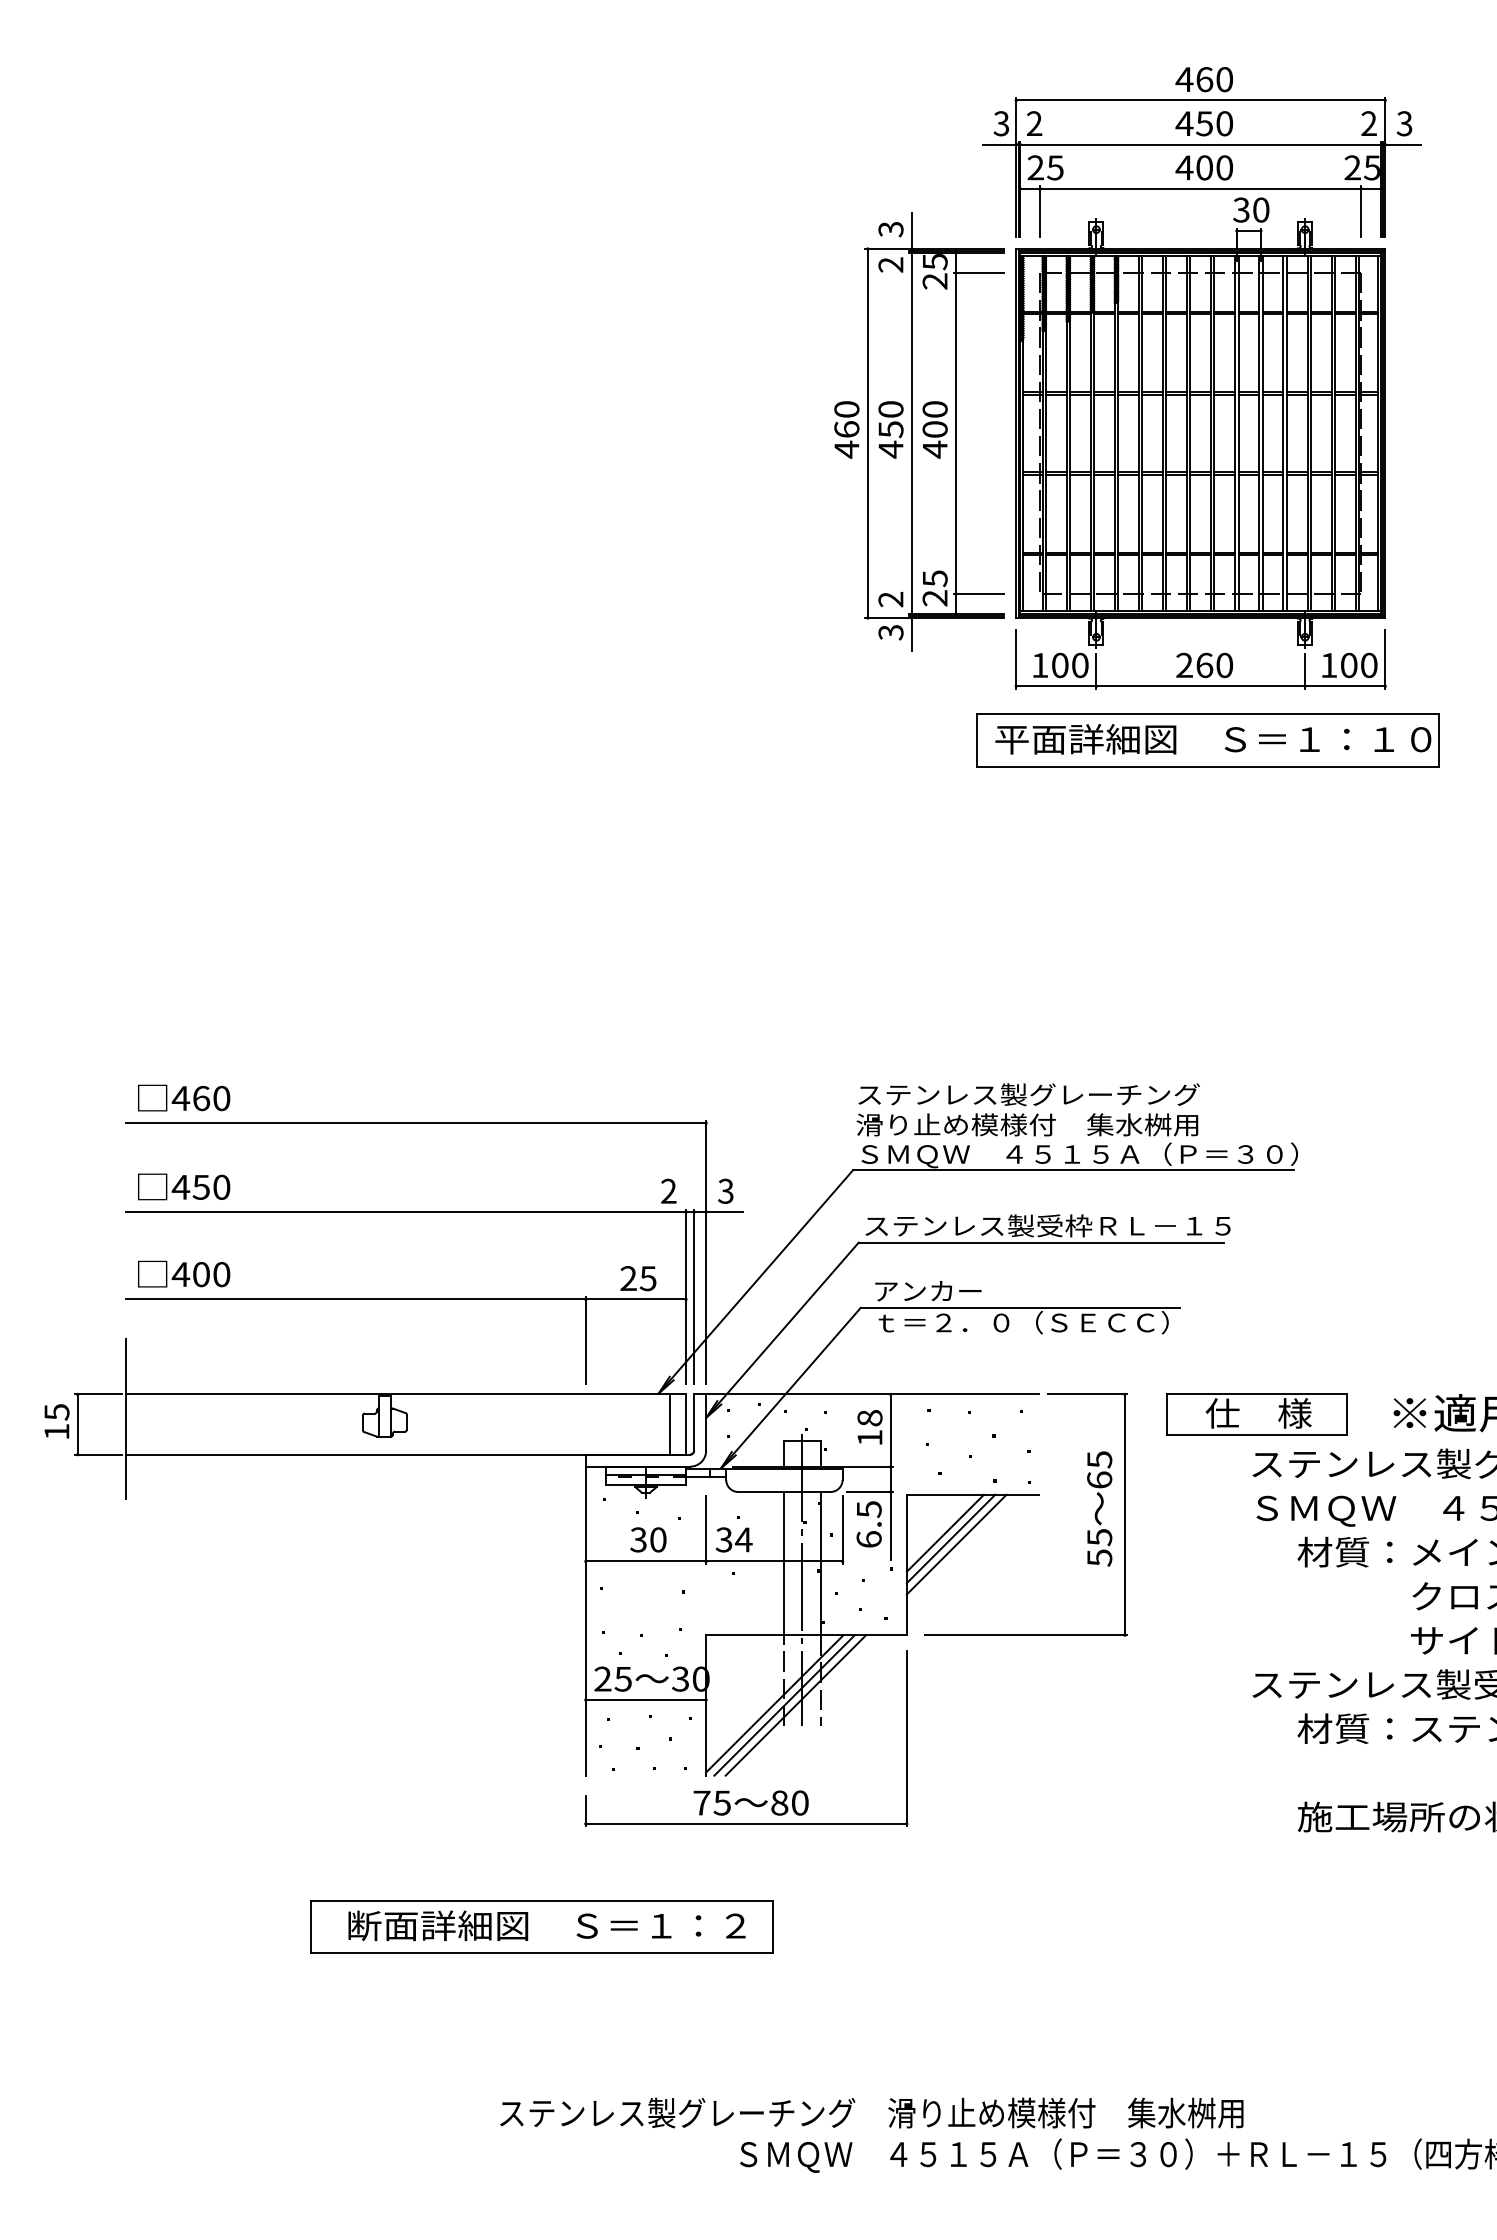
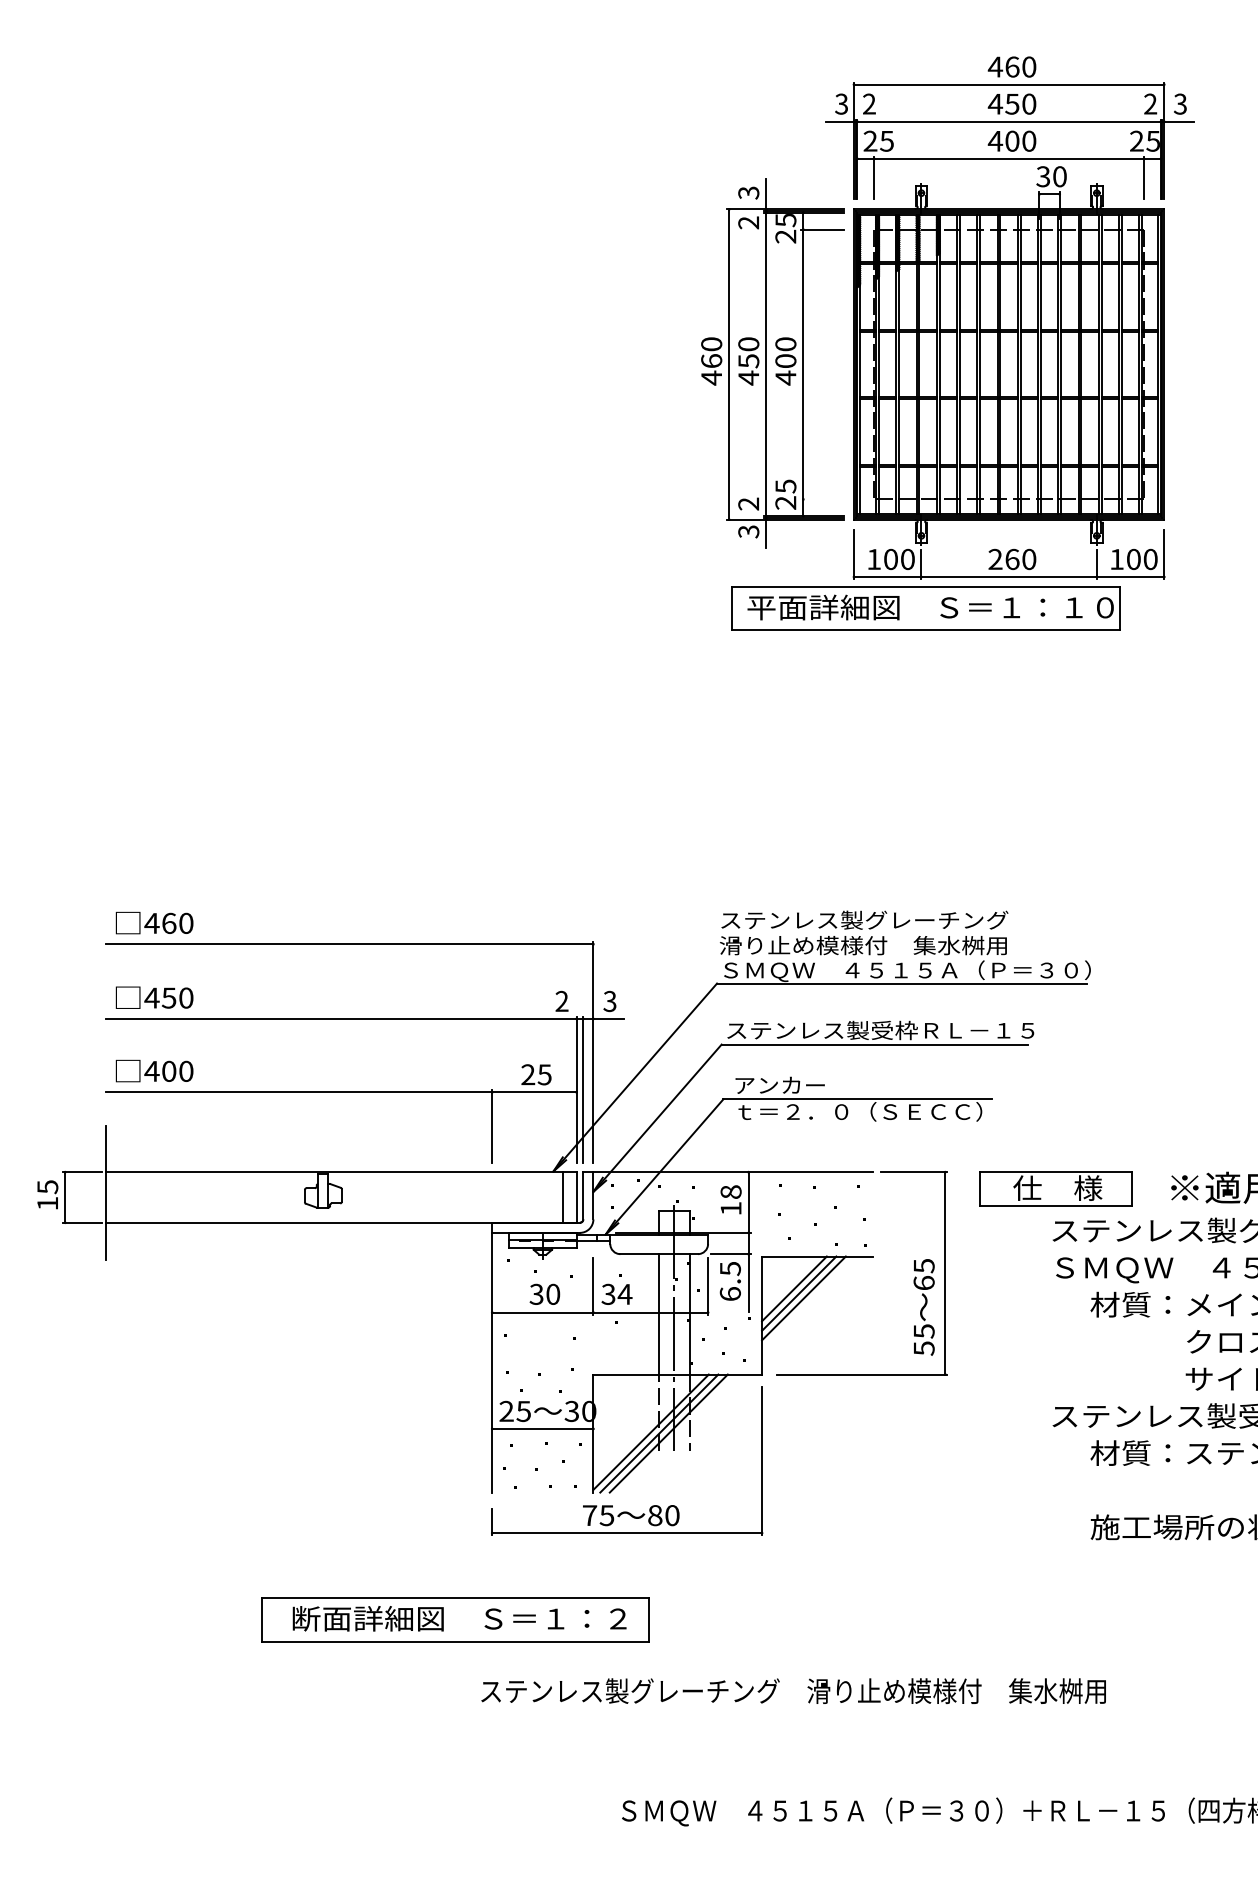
line: (978, 594) -> (822, 499), removed
part: (1207, 740) -> (925, 608), moved
text: (1098, 1509) -> (923, 1307), moved
text: (871, 2112) -> (793, 1690), moved

